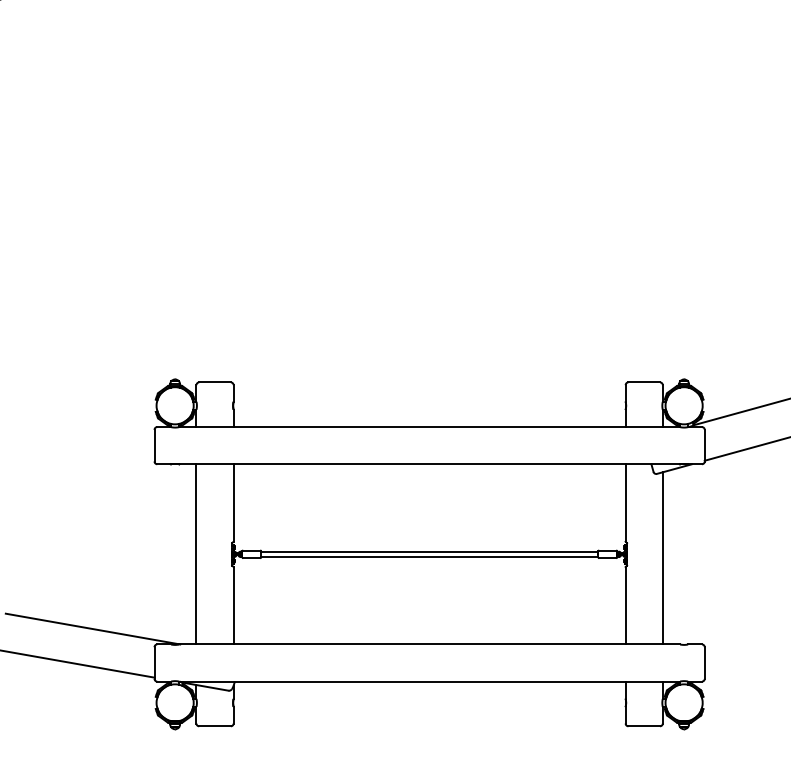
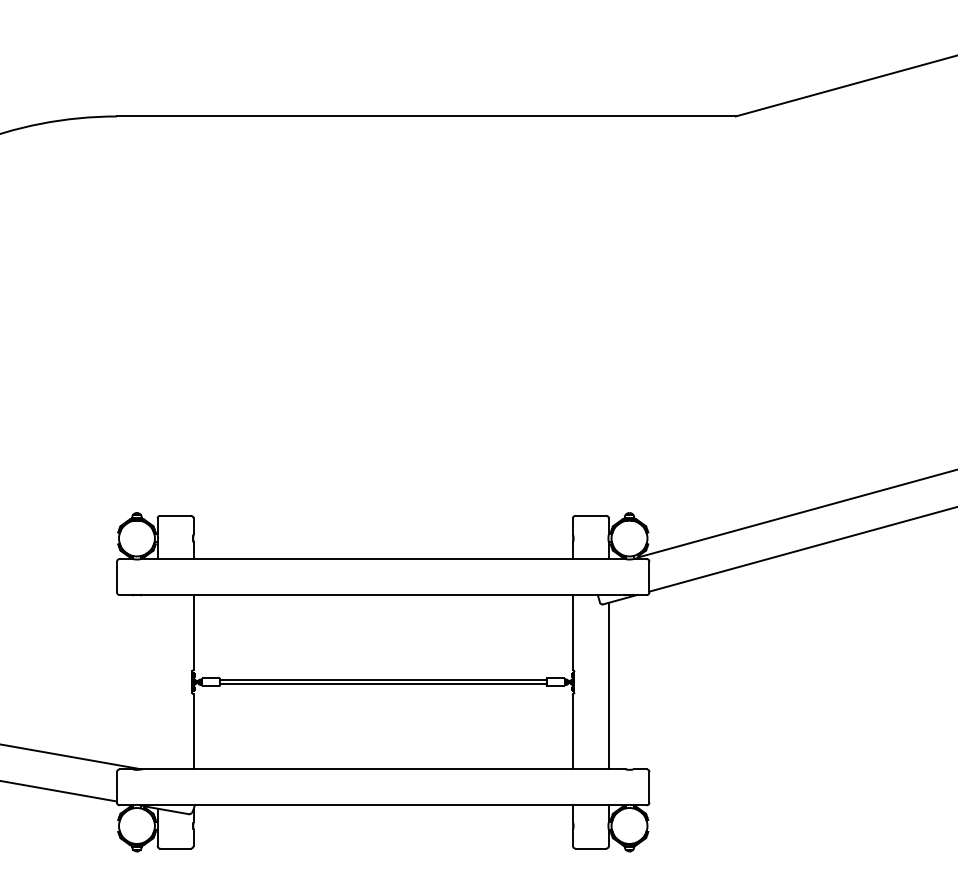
line: (196, 554) -> (157, 682), removed

